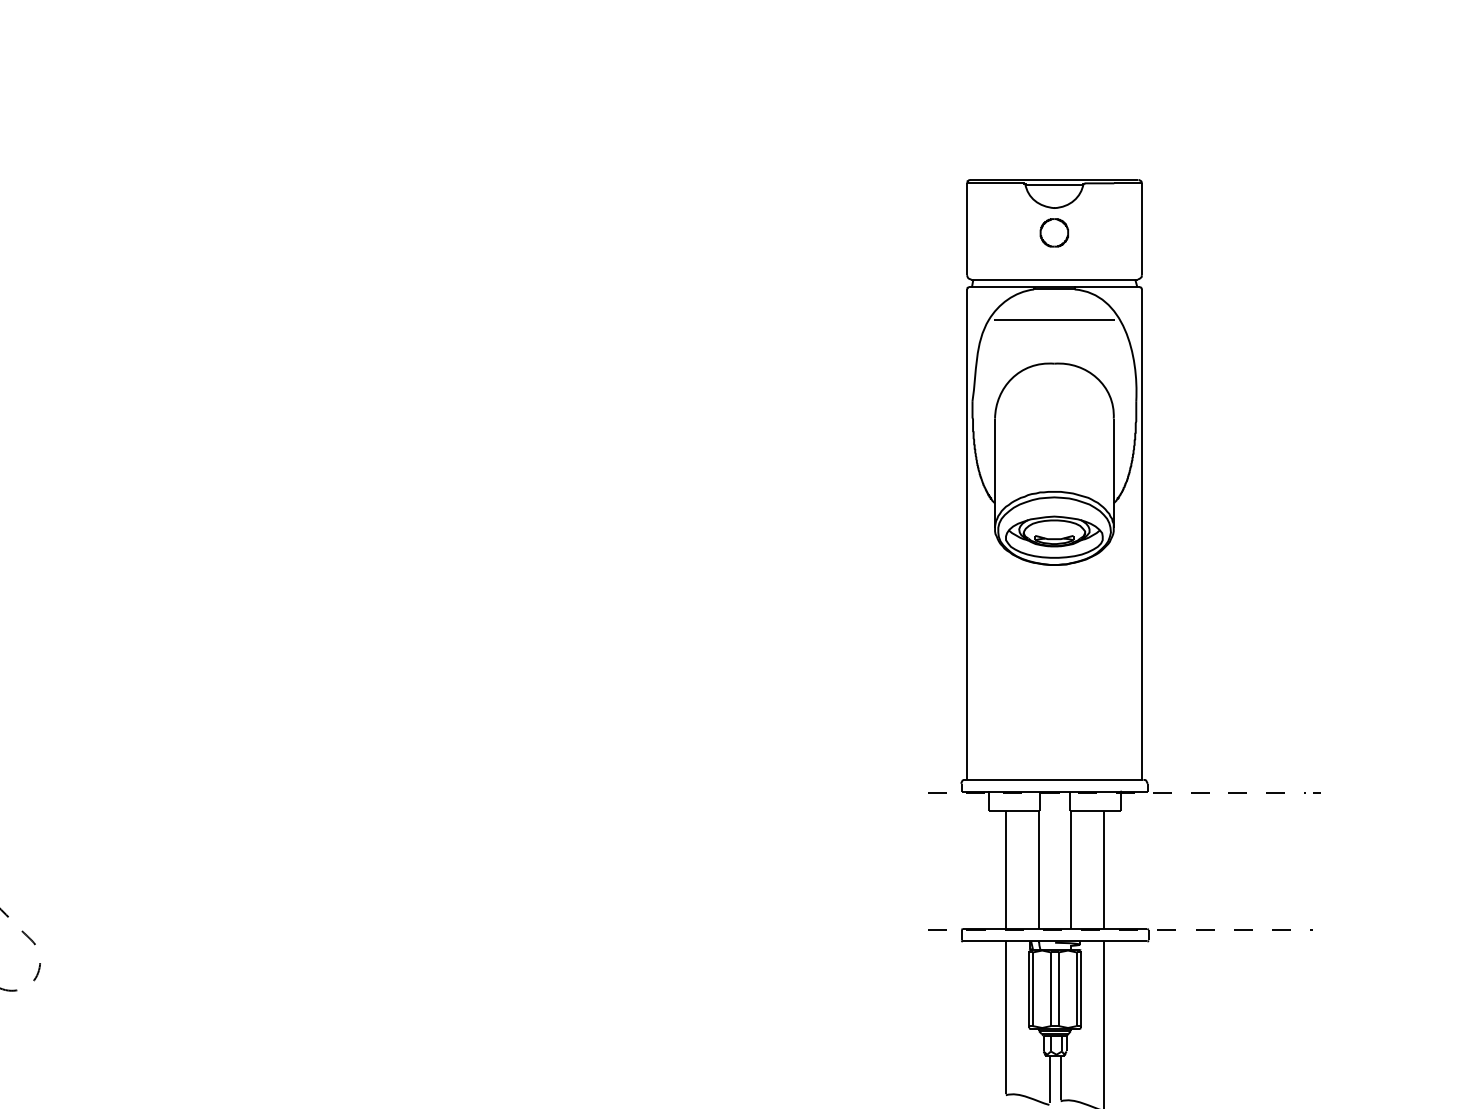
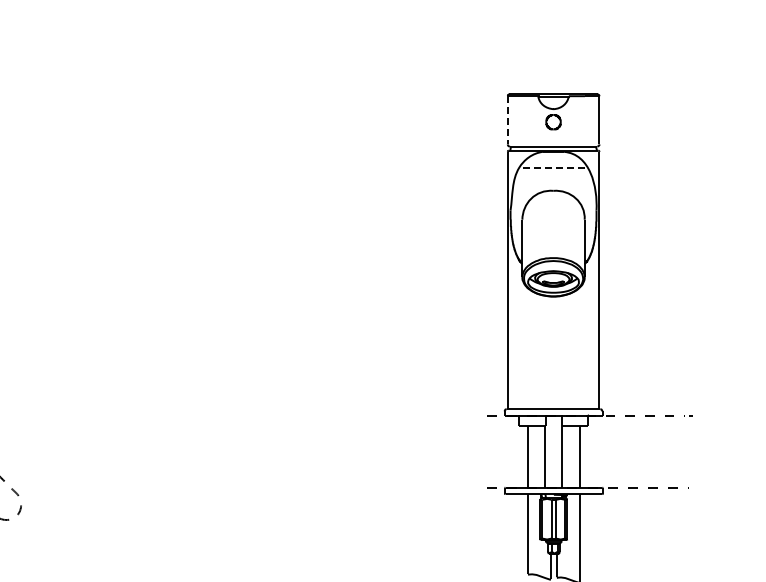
line: (966, 229) -> (507, 120), solid -> dashed
line: (1054, 319) -> (553, 167), solid -> dashed

